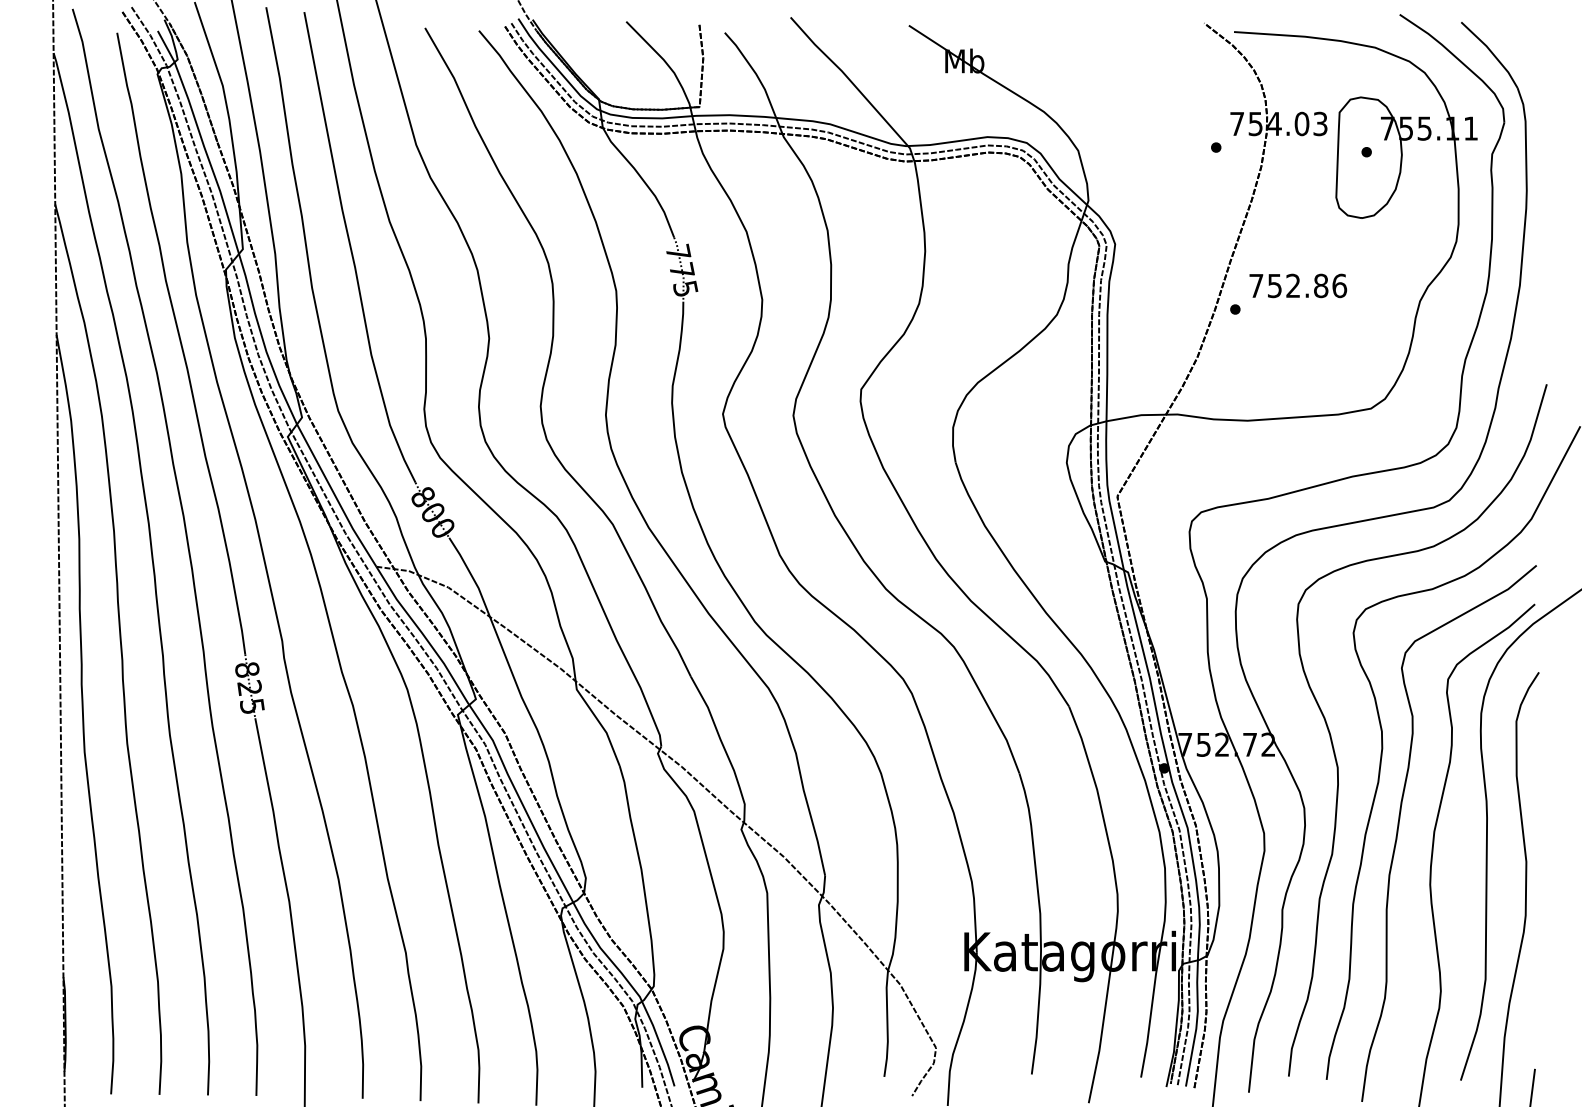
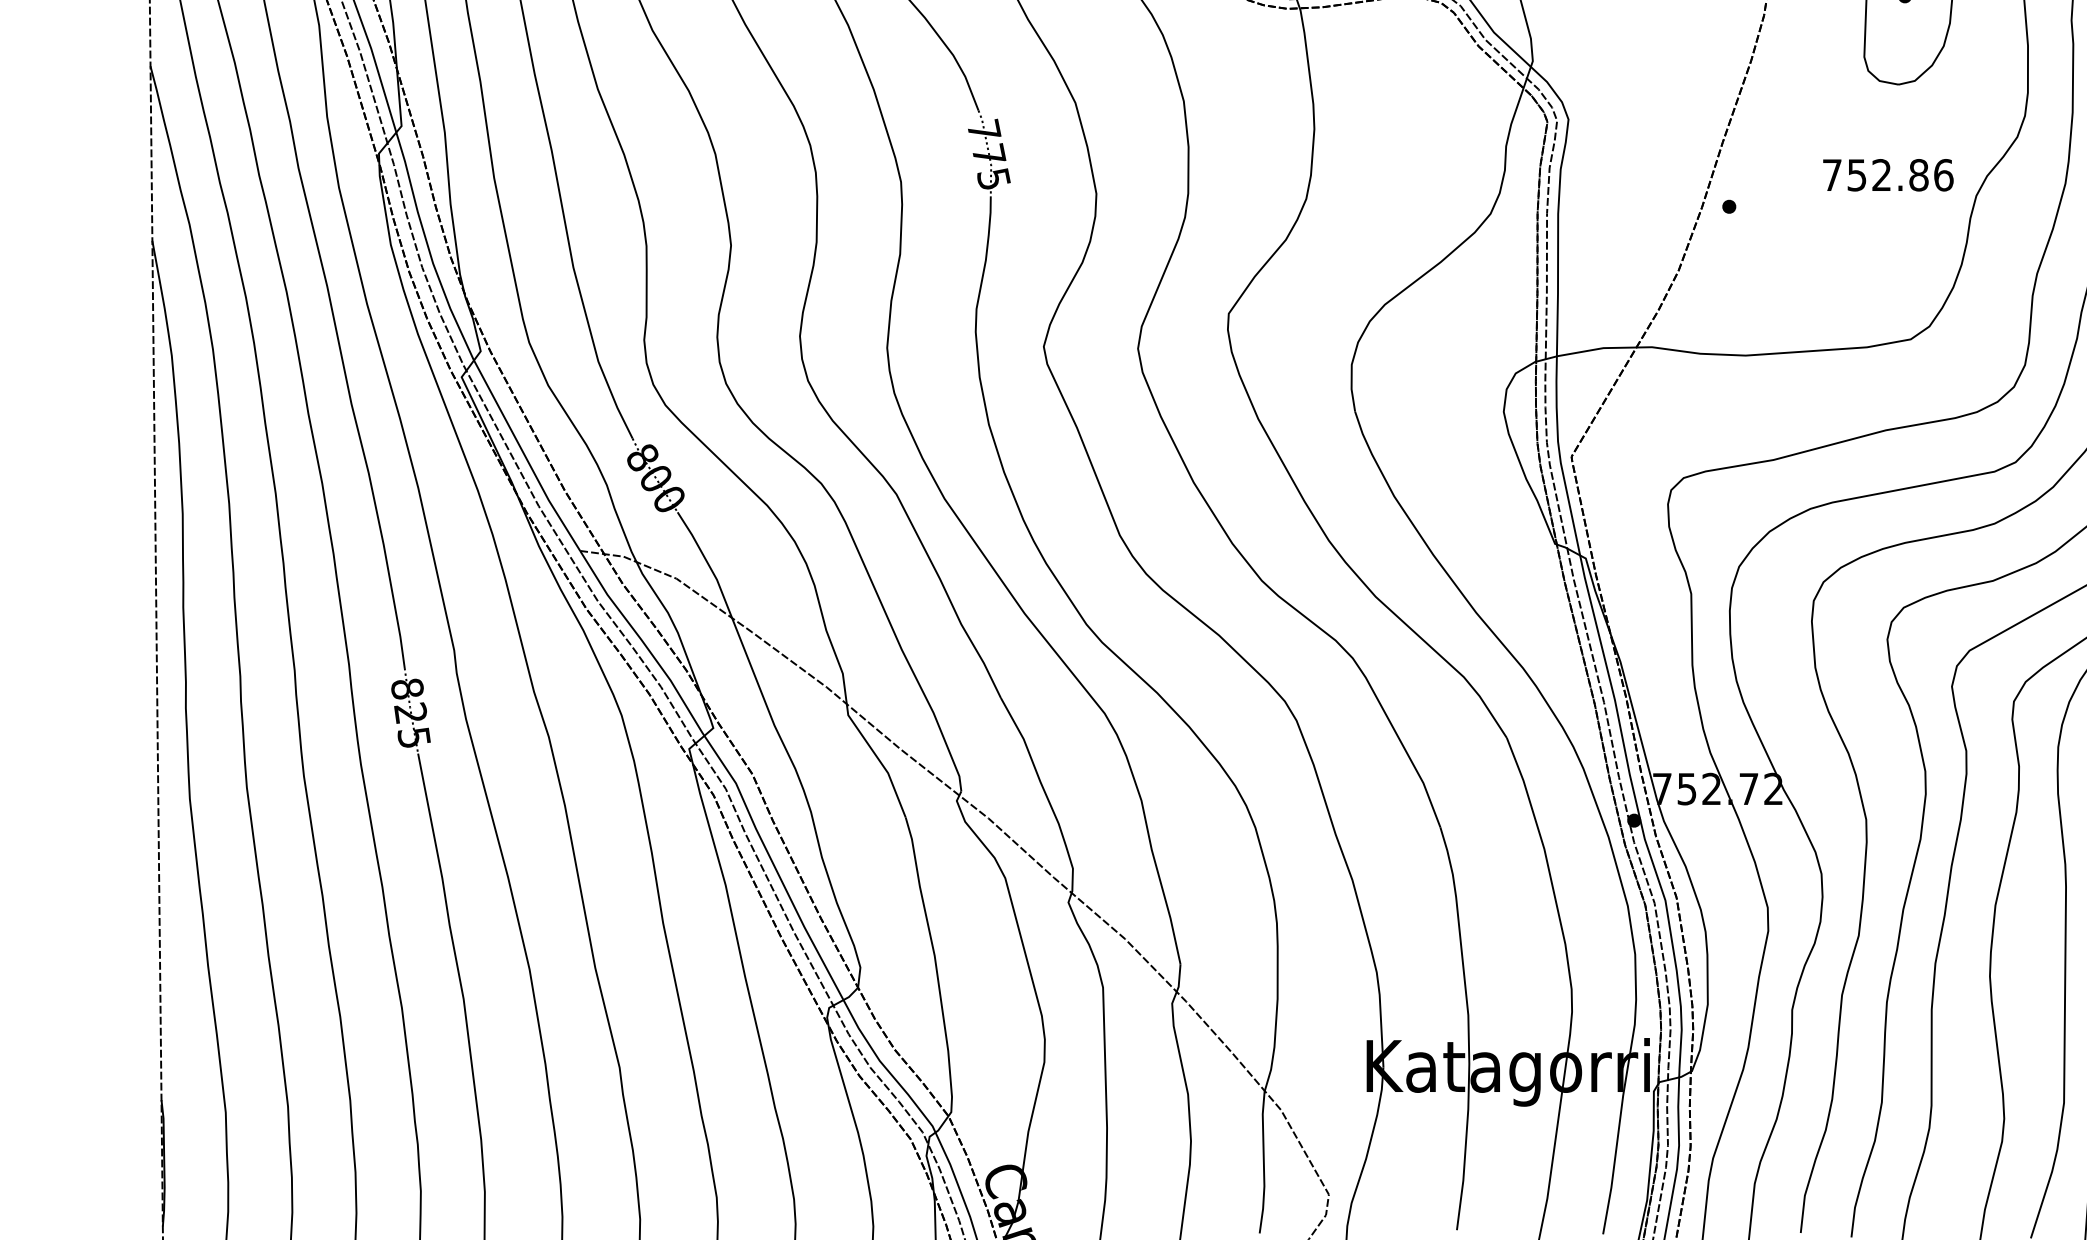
text: (1298, 285) -> (1888, 174), moved

